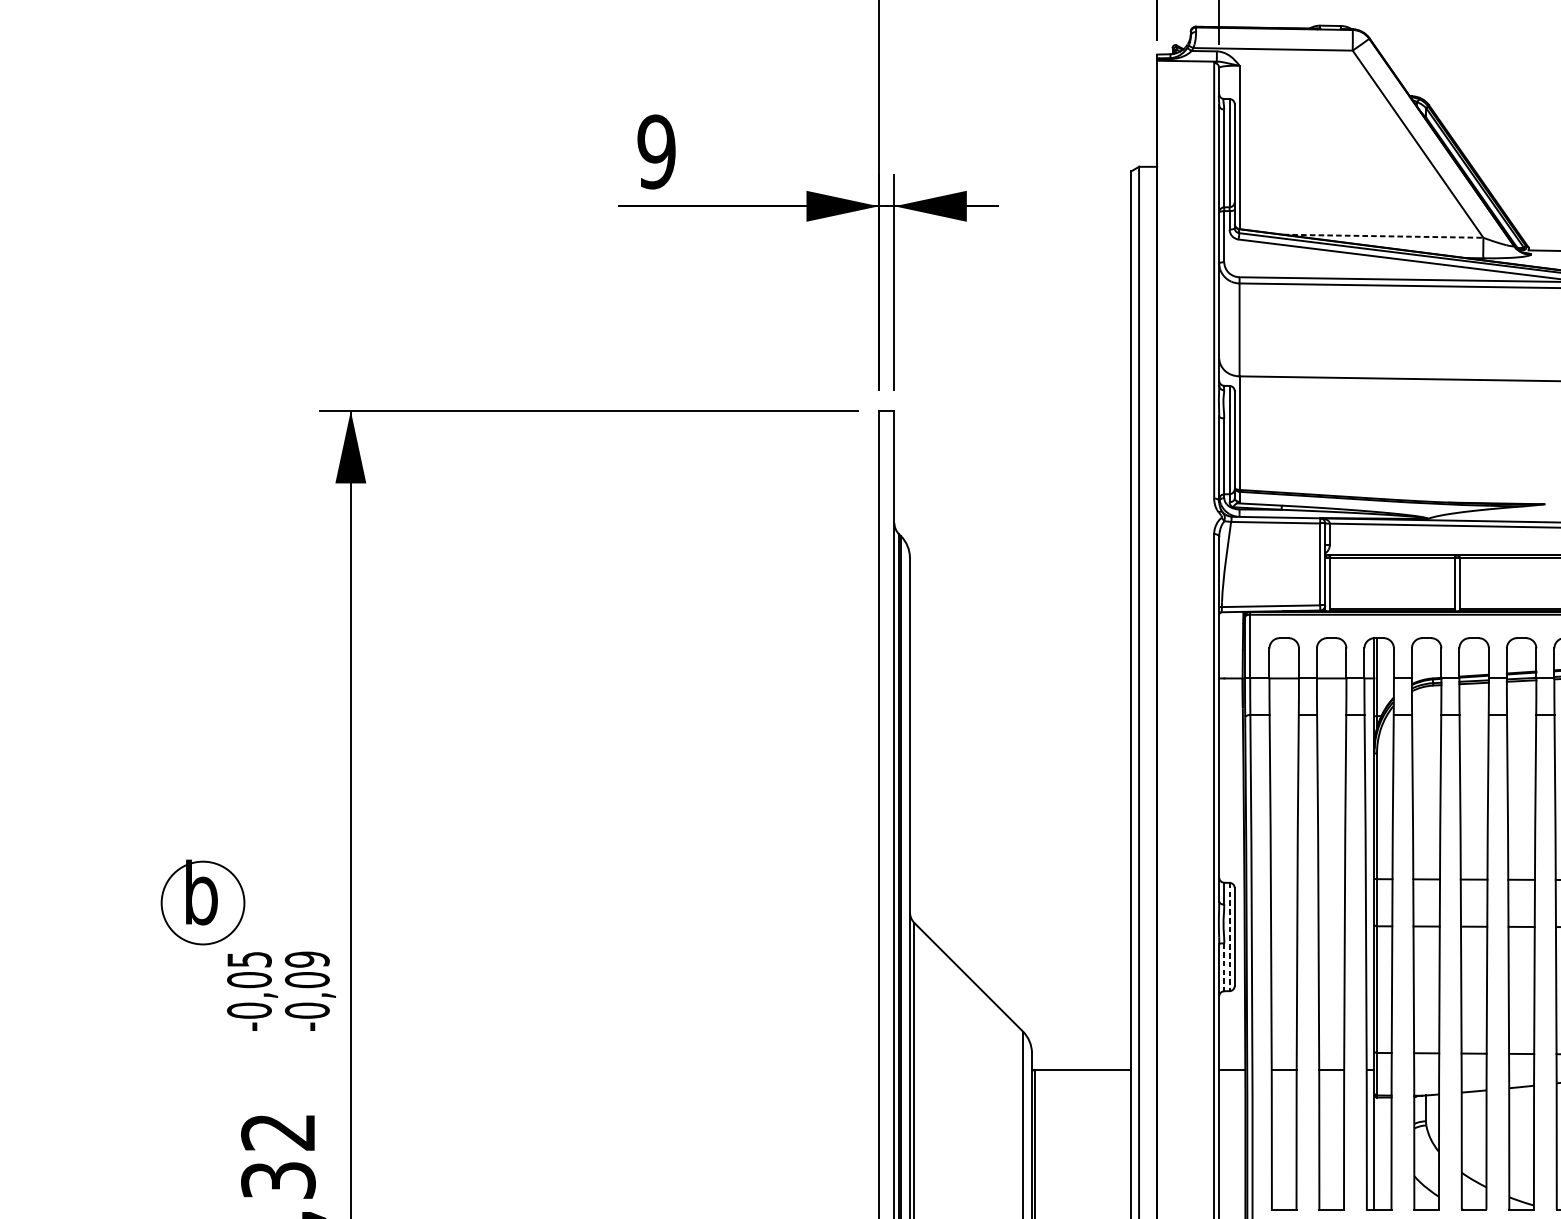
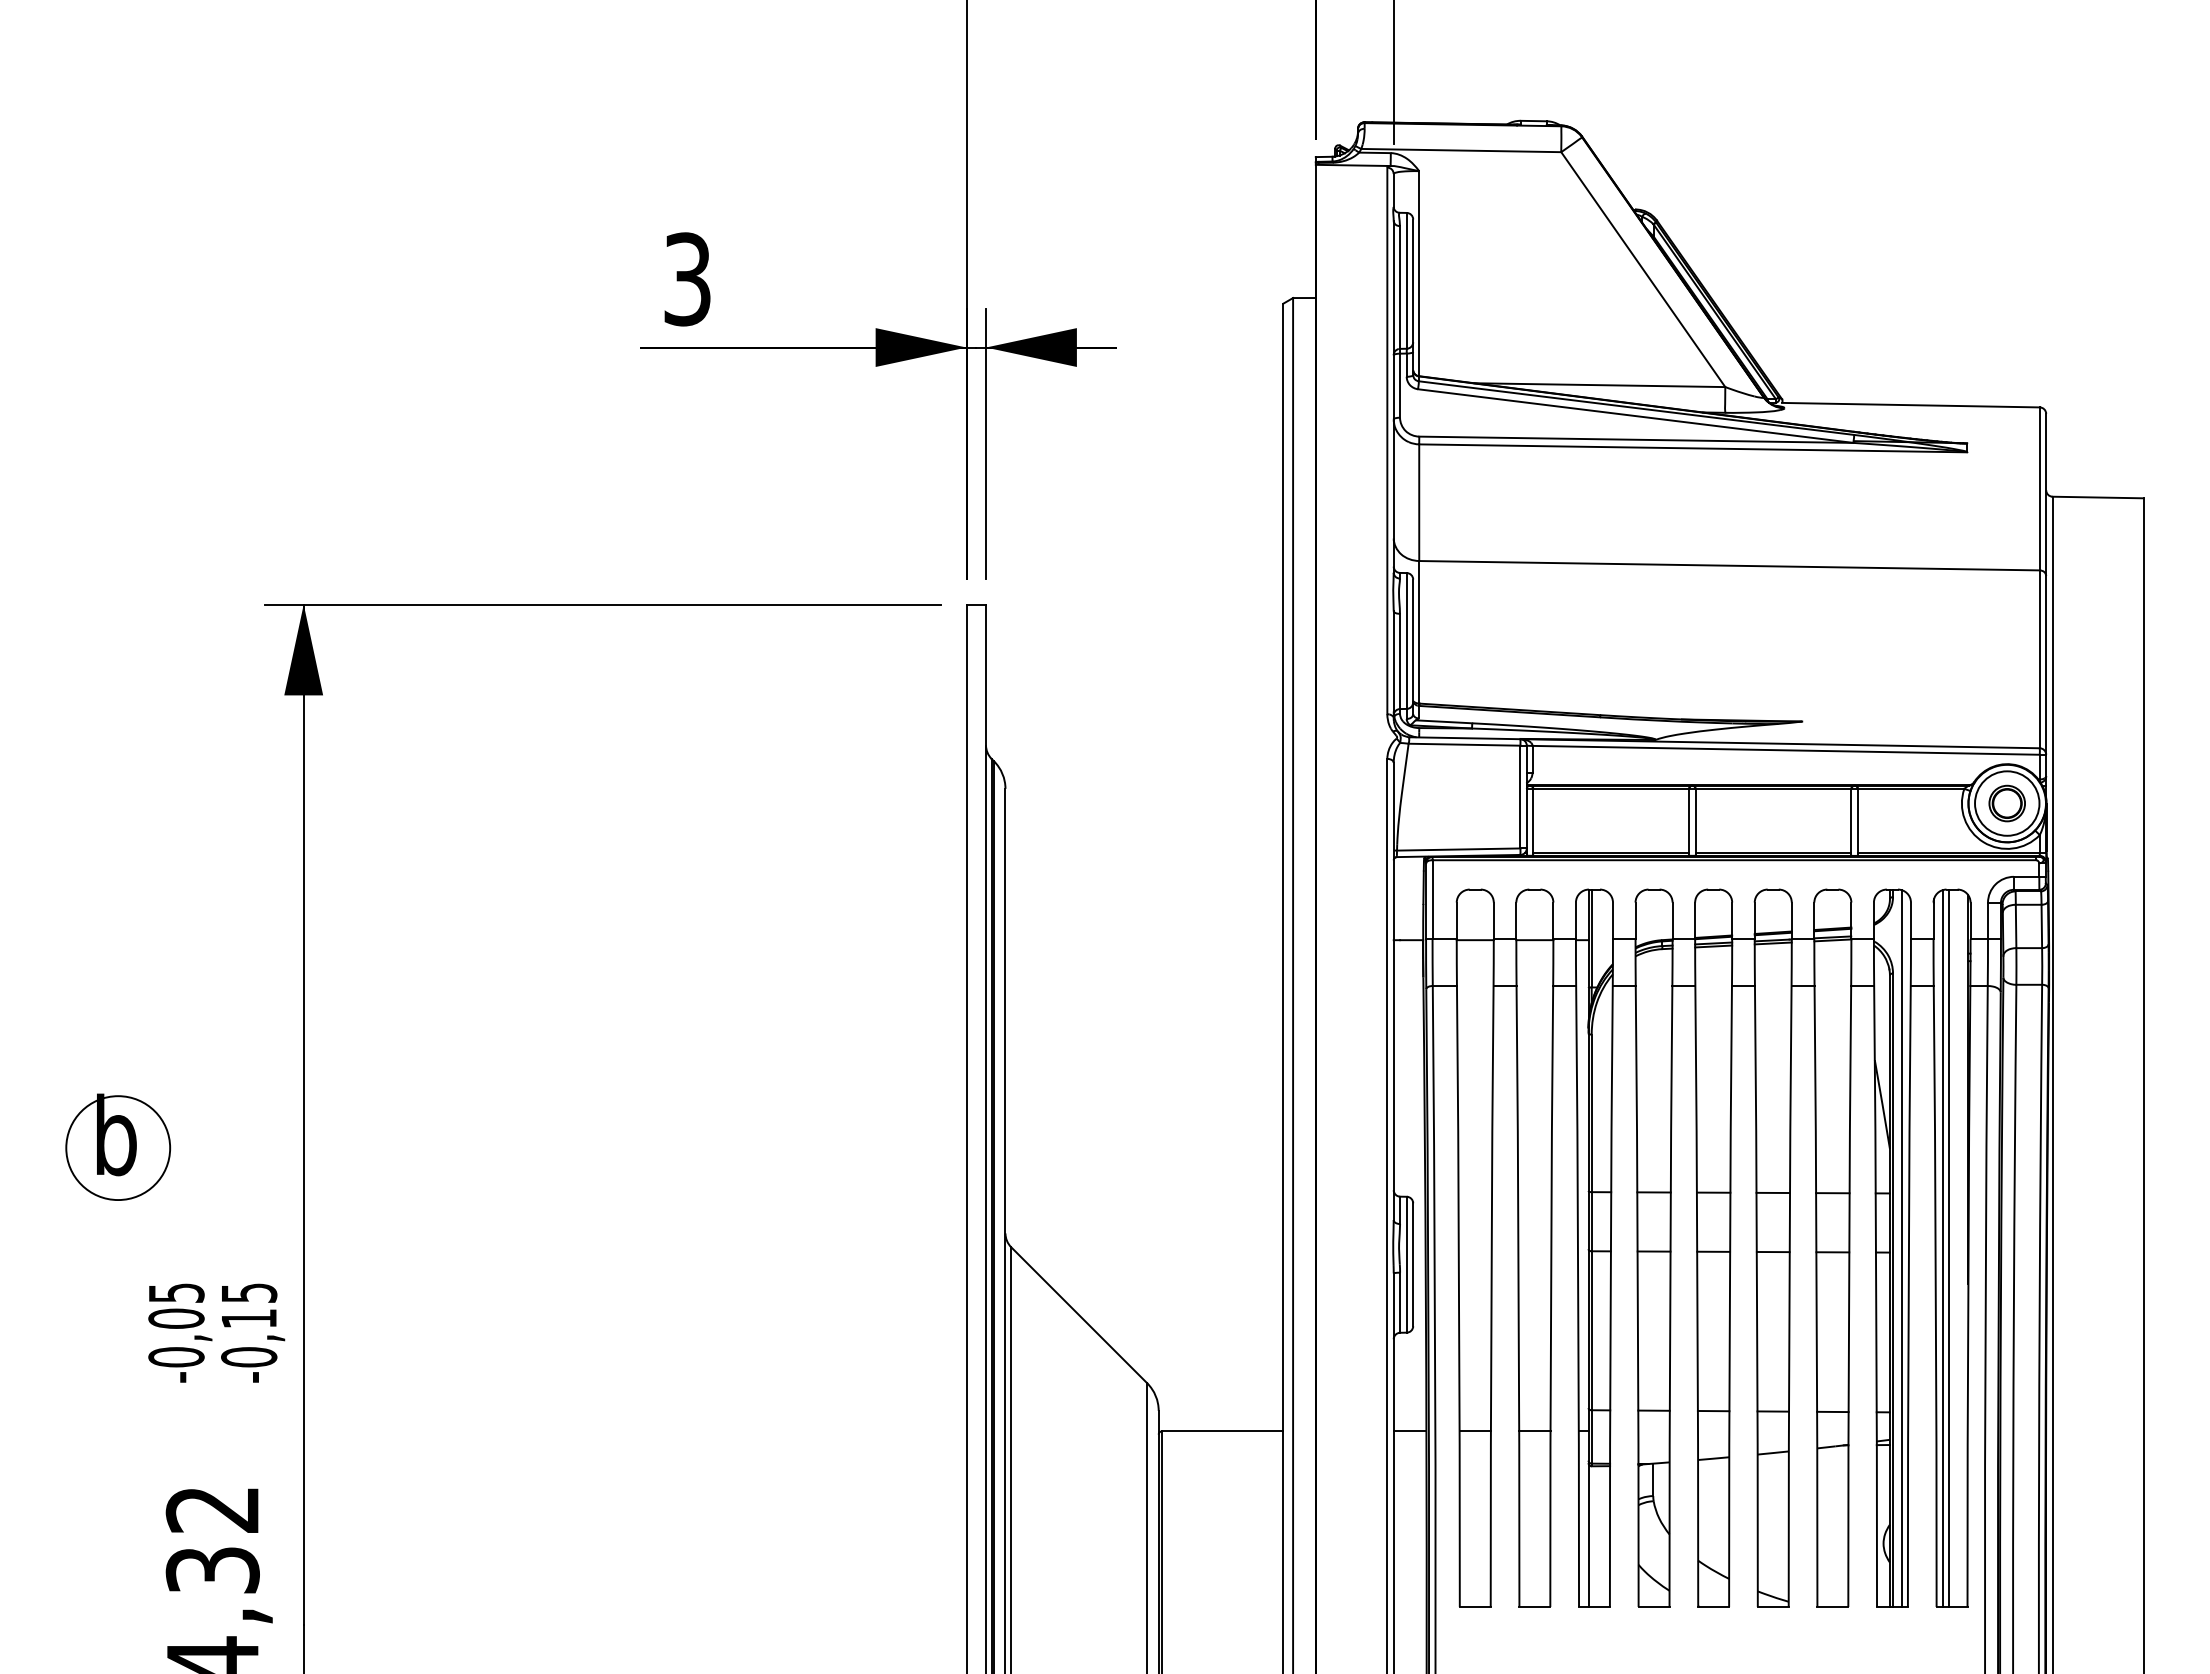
text: (656, 152) -> (687, 279), 9 -> 3
line: (1383, 236) -> (1600, 385), dashed -> solid
part: (203, 901) -> (118, 1146), moved
line: (1229, 936) -> (1406, 1264), dashed -> solid
line: (1224, 967) -> (1400, 1303), dashed -> solid
text: (307, 969) -> (249, 1305), -0,09 -> -0,15

